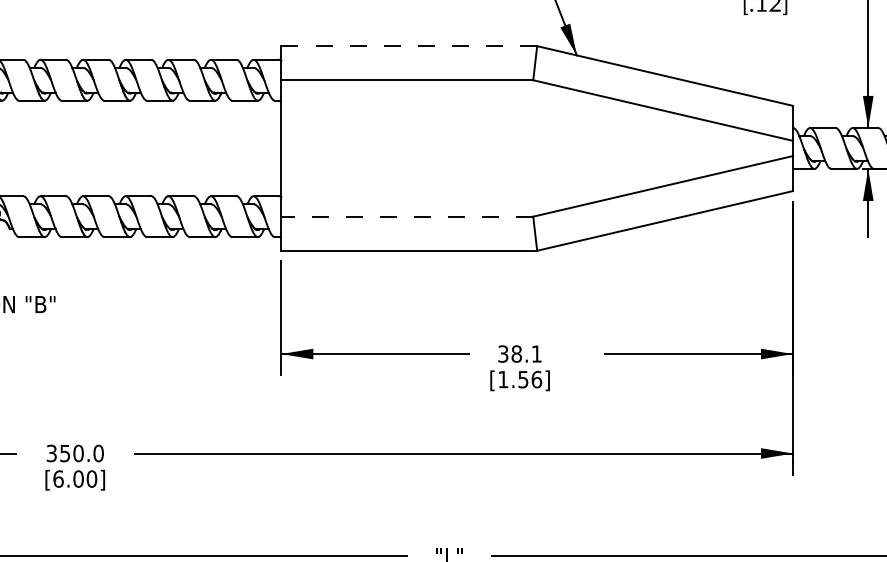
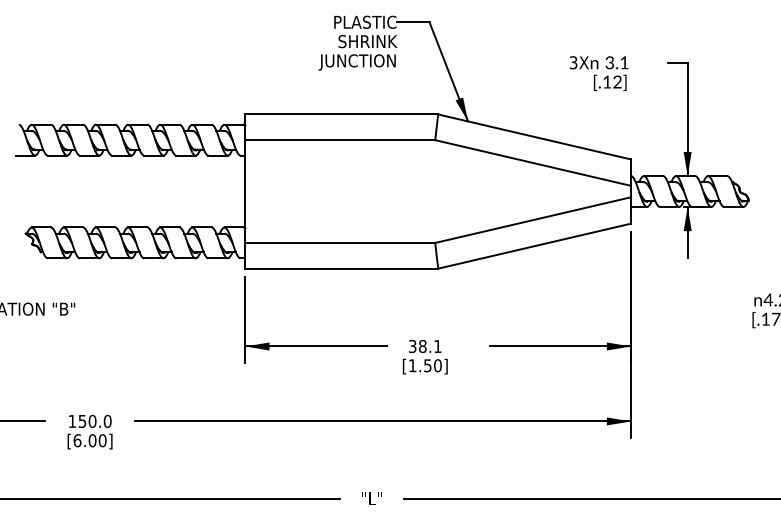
line: (410, 46) -> (342, 114), dashed -> solid
line: (407, 216) -> (340, 242), dashed -> solid
text: (536, 379) -> (437, 365), [1.56] -> [1.50]
text: (51, 453) -> (72, 421), 350.0 -> 150.0

